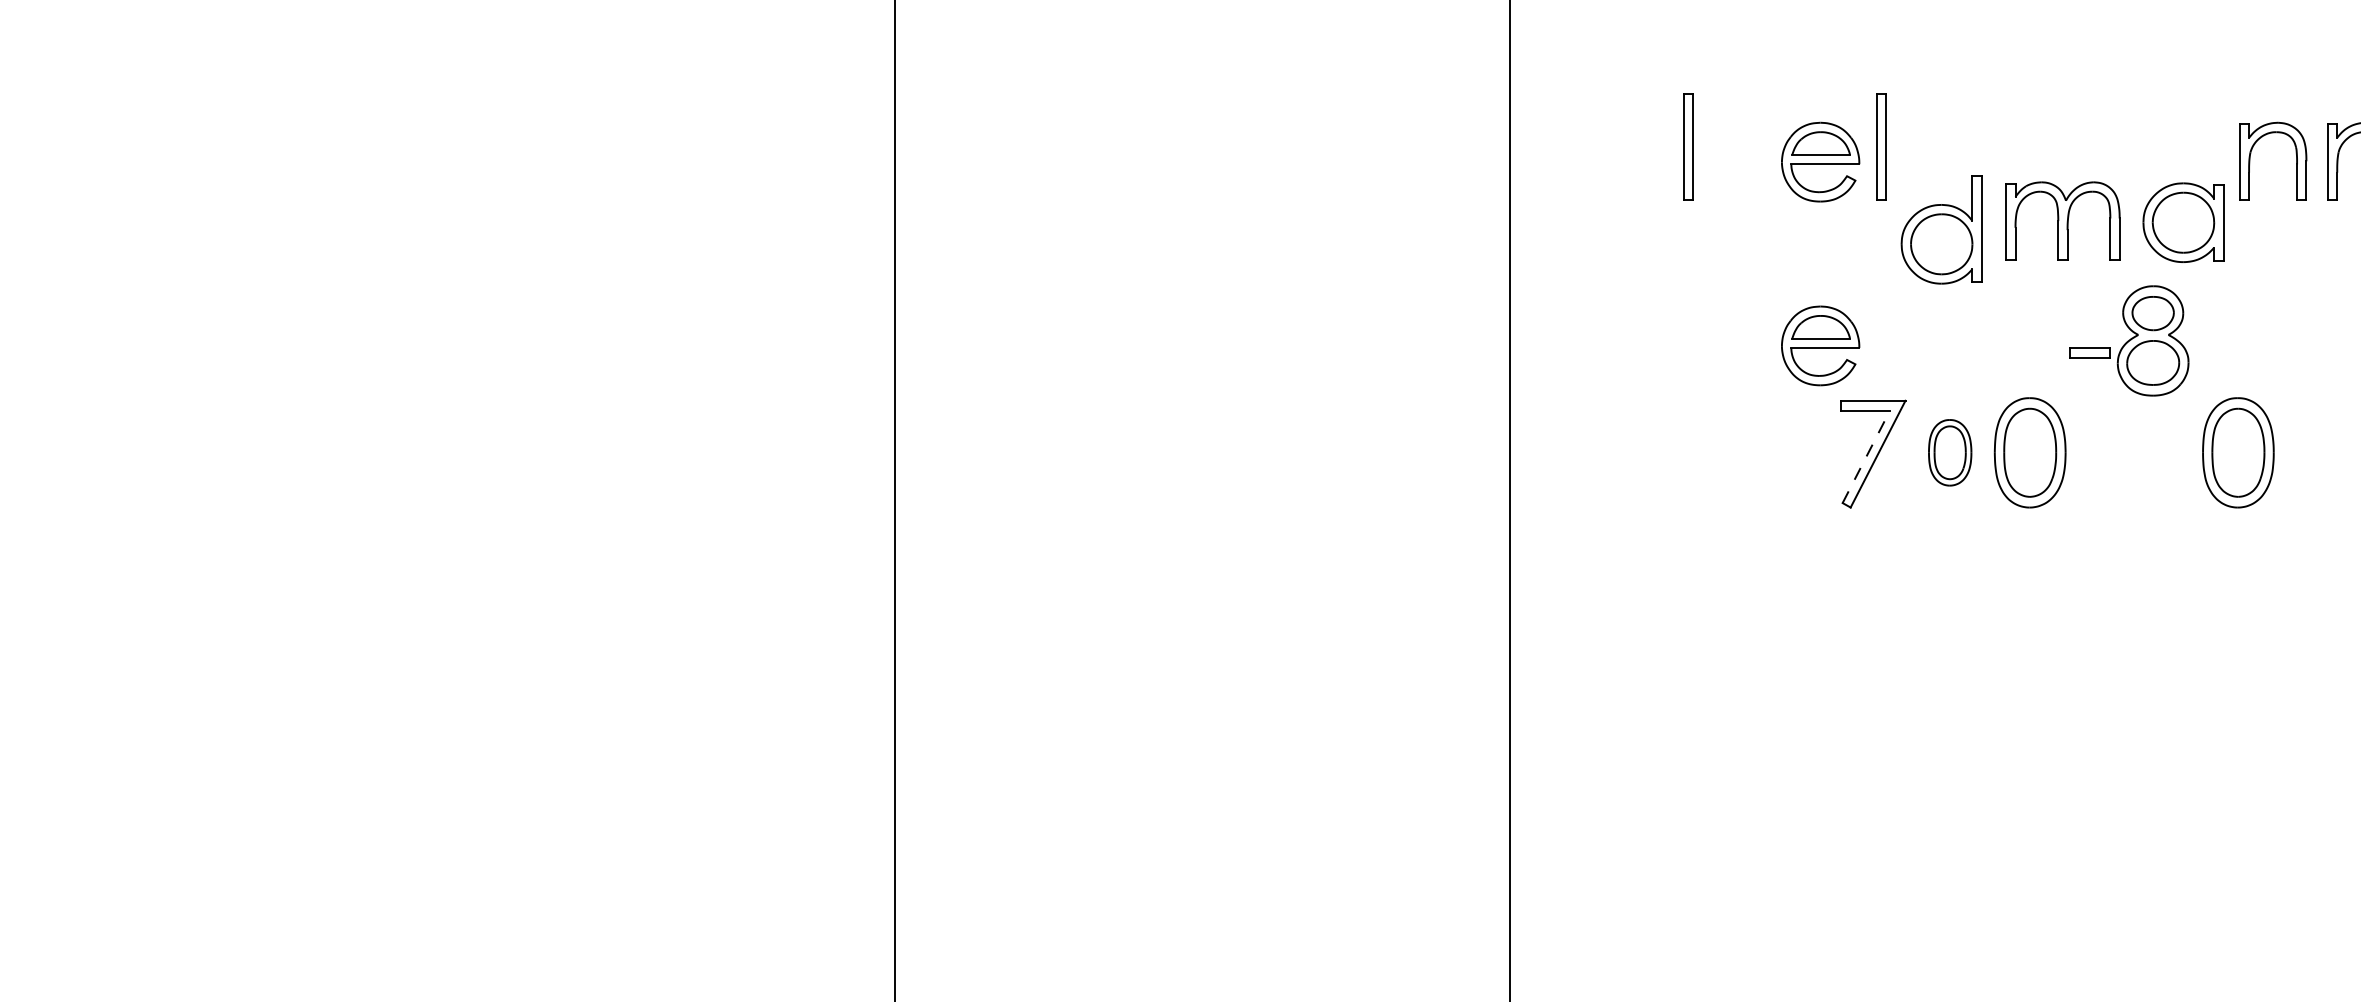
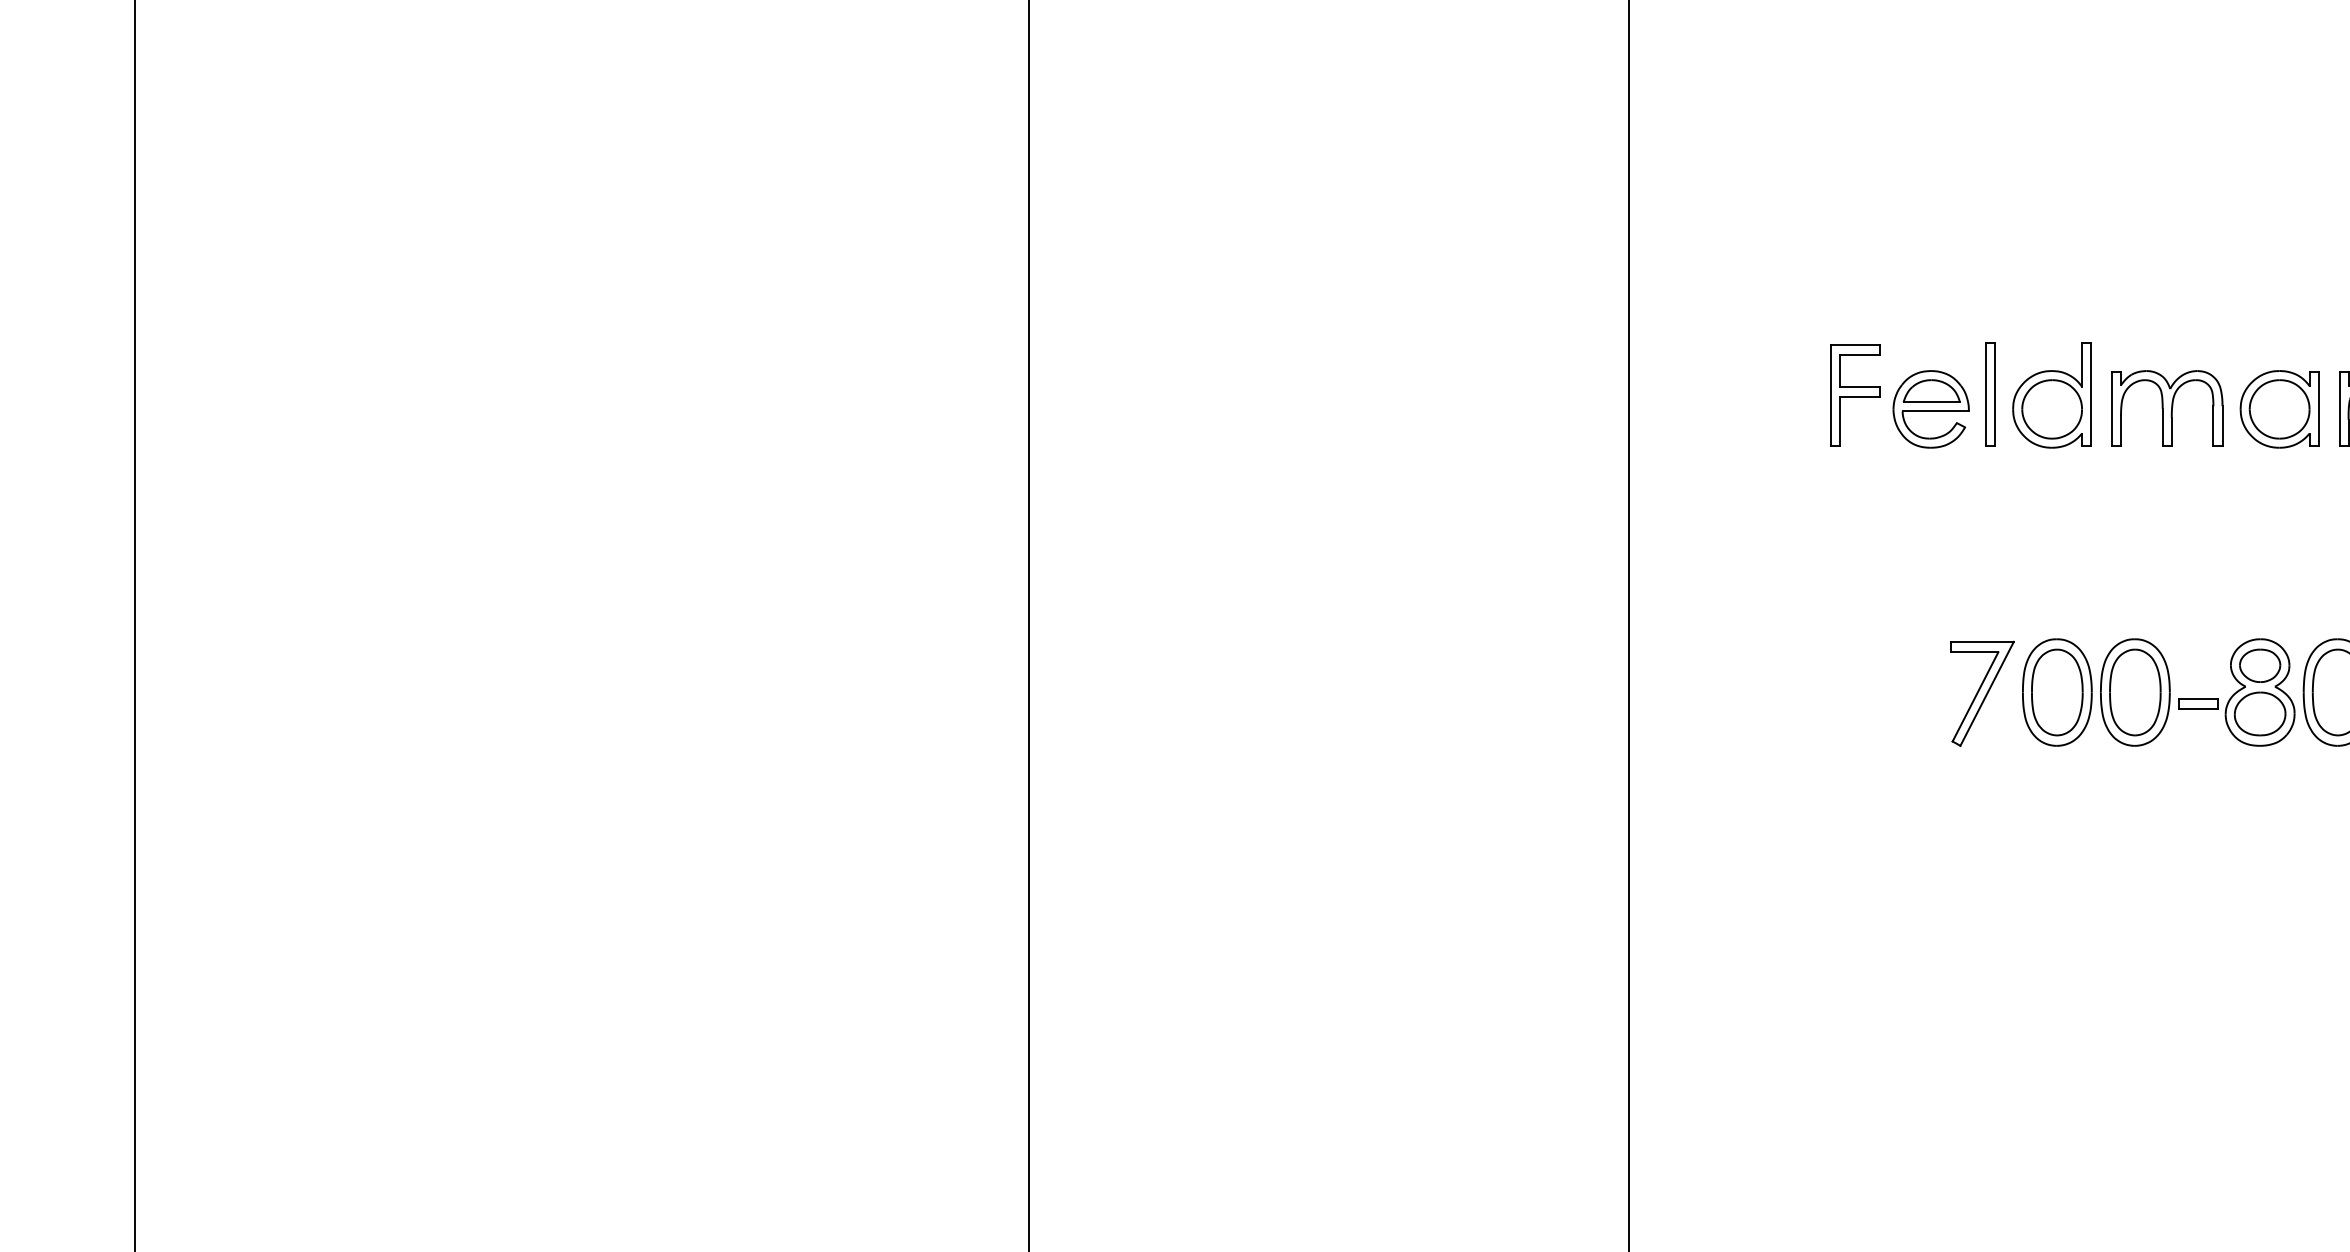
part: (1688, 146) -> (1802, 394), removed
part: (1742, 147) -> (1855, 395), added
part: (2063, 220) -> (2167, 408), moved
part: (2183, 222) -> (2279, 409), moved
part: (1941, 230) -> (2051, 395), moved
part: (2128, 340) -> (2236, 692), moved
part: (1819, 346) -> (1930, 588), removed
part: (1950, 452) -> (2057, 692), size x1.67
line: (1866, 456) -> (1975, 696), dashed -> solid

